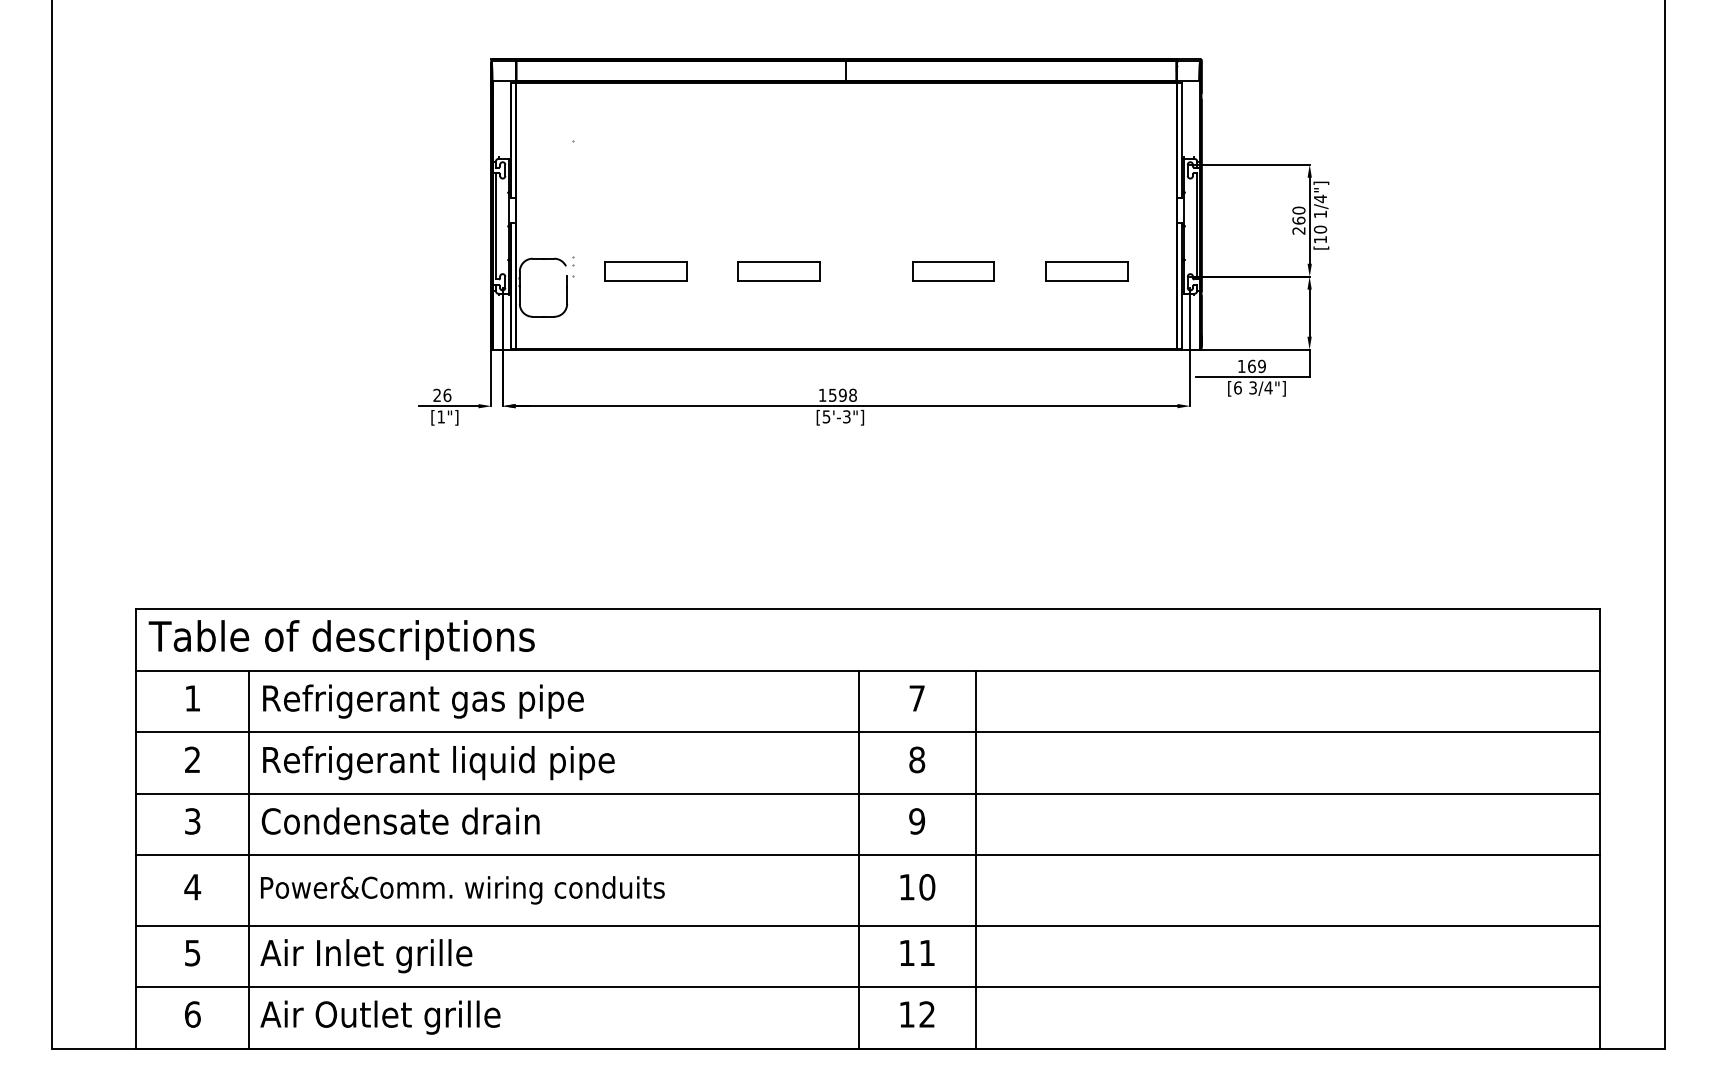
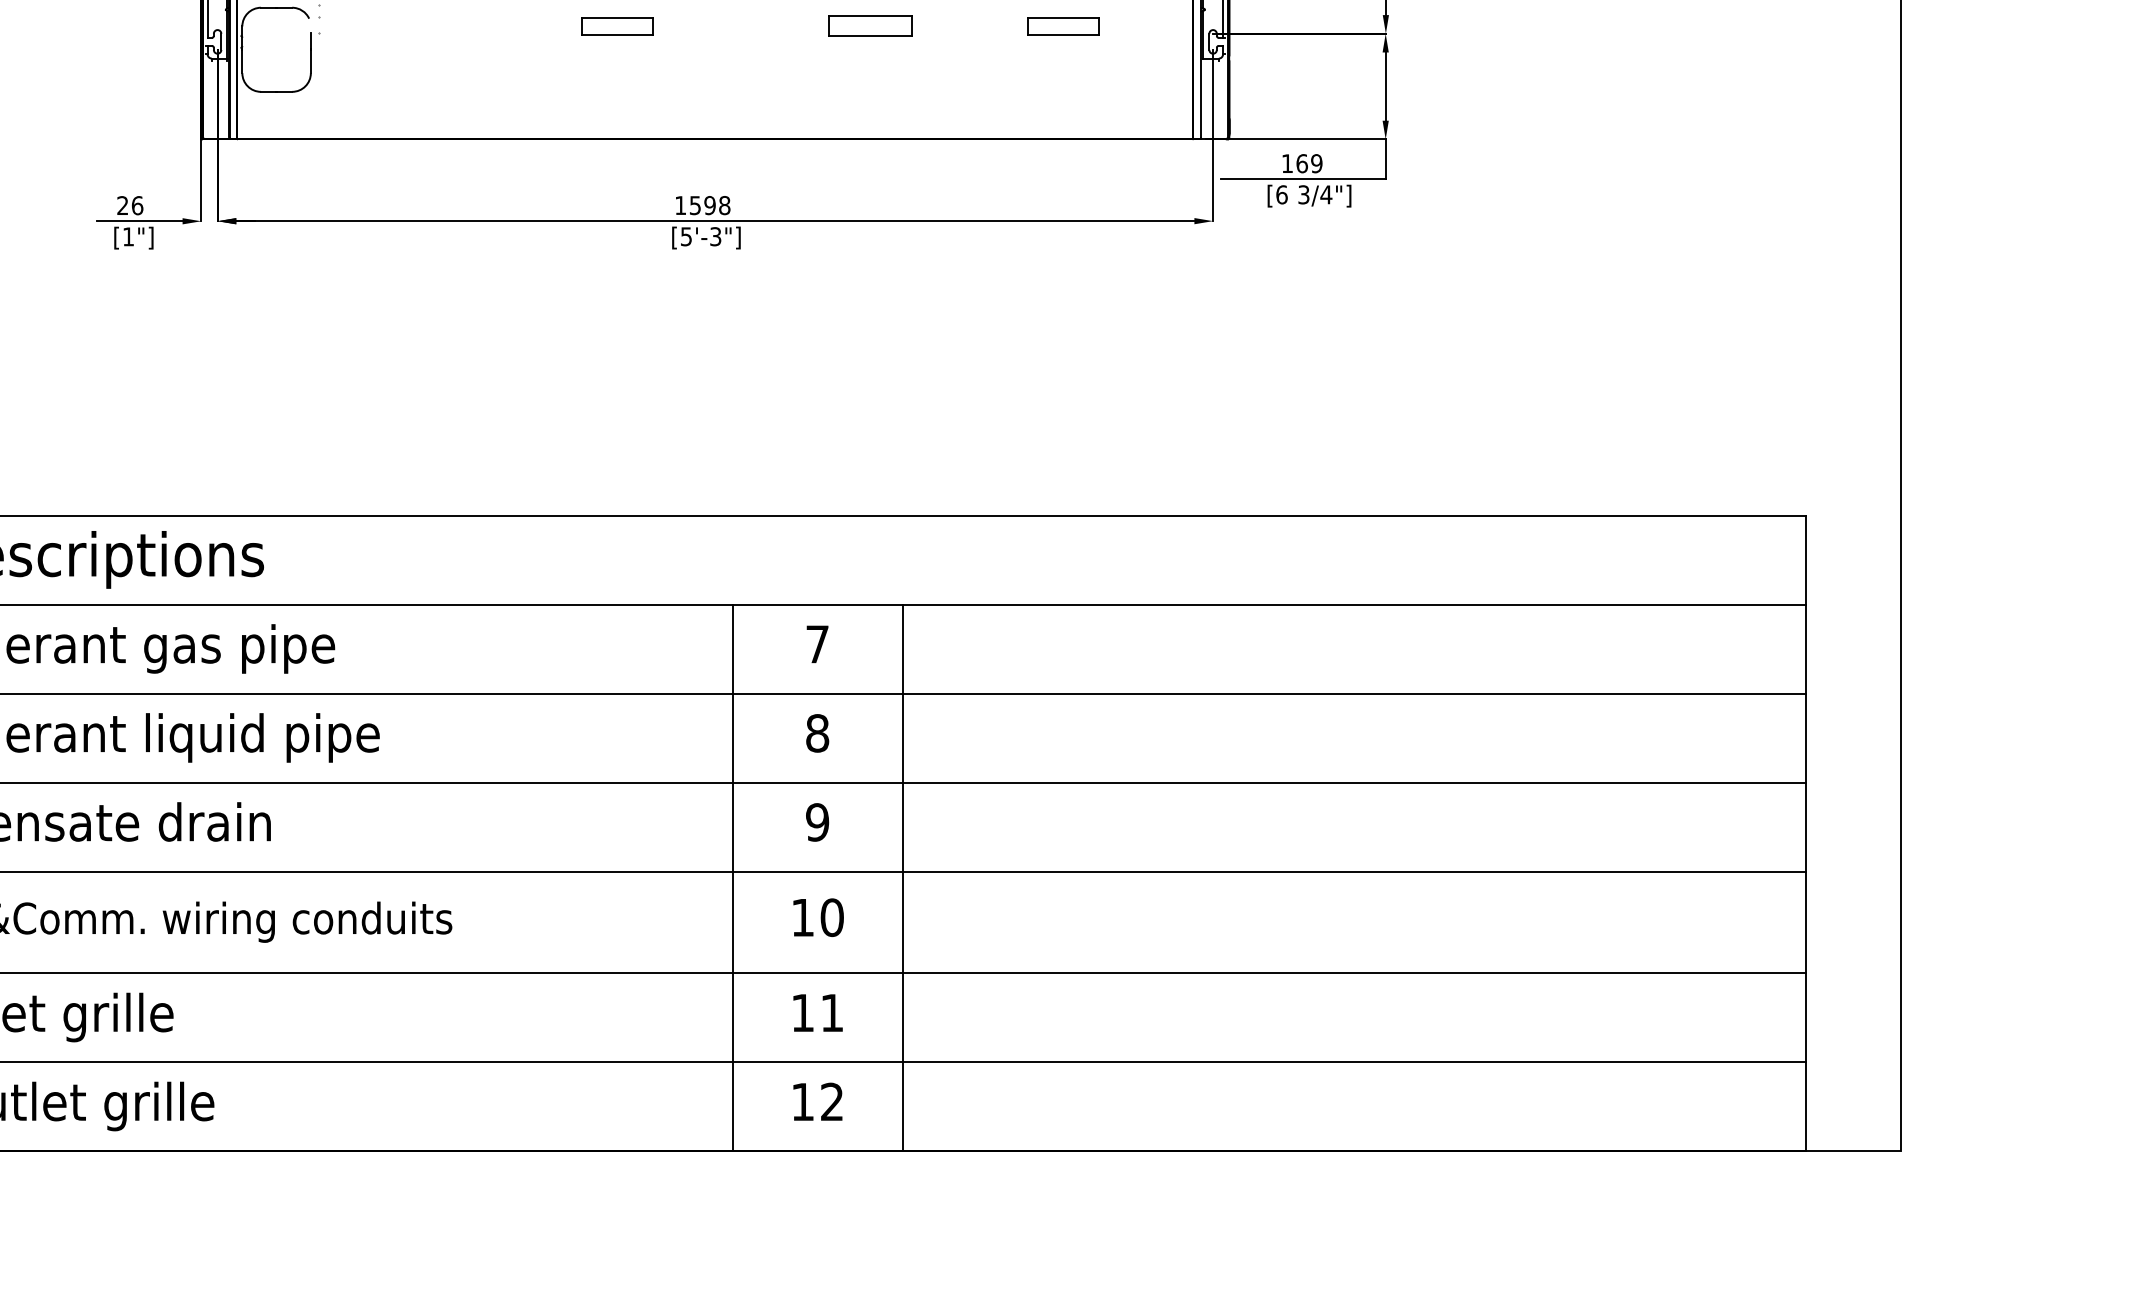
part: (645, 271) -> (424, 26), removed
part: (778, 271) -> (616, 26), size x0.6
part: (953, 271) -> (870, 26), size x0.7
part: (1086, 271) -> (1062, 26), size x0.6

